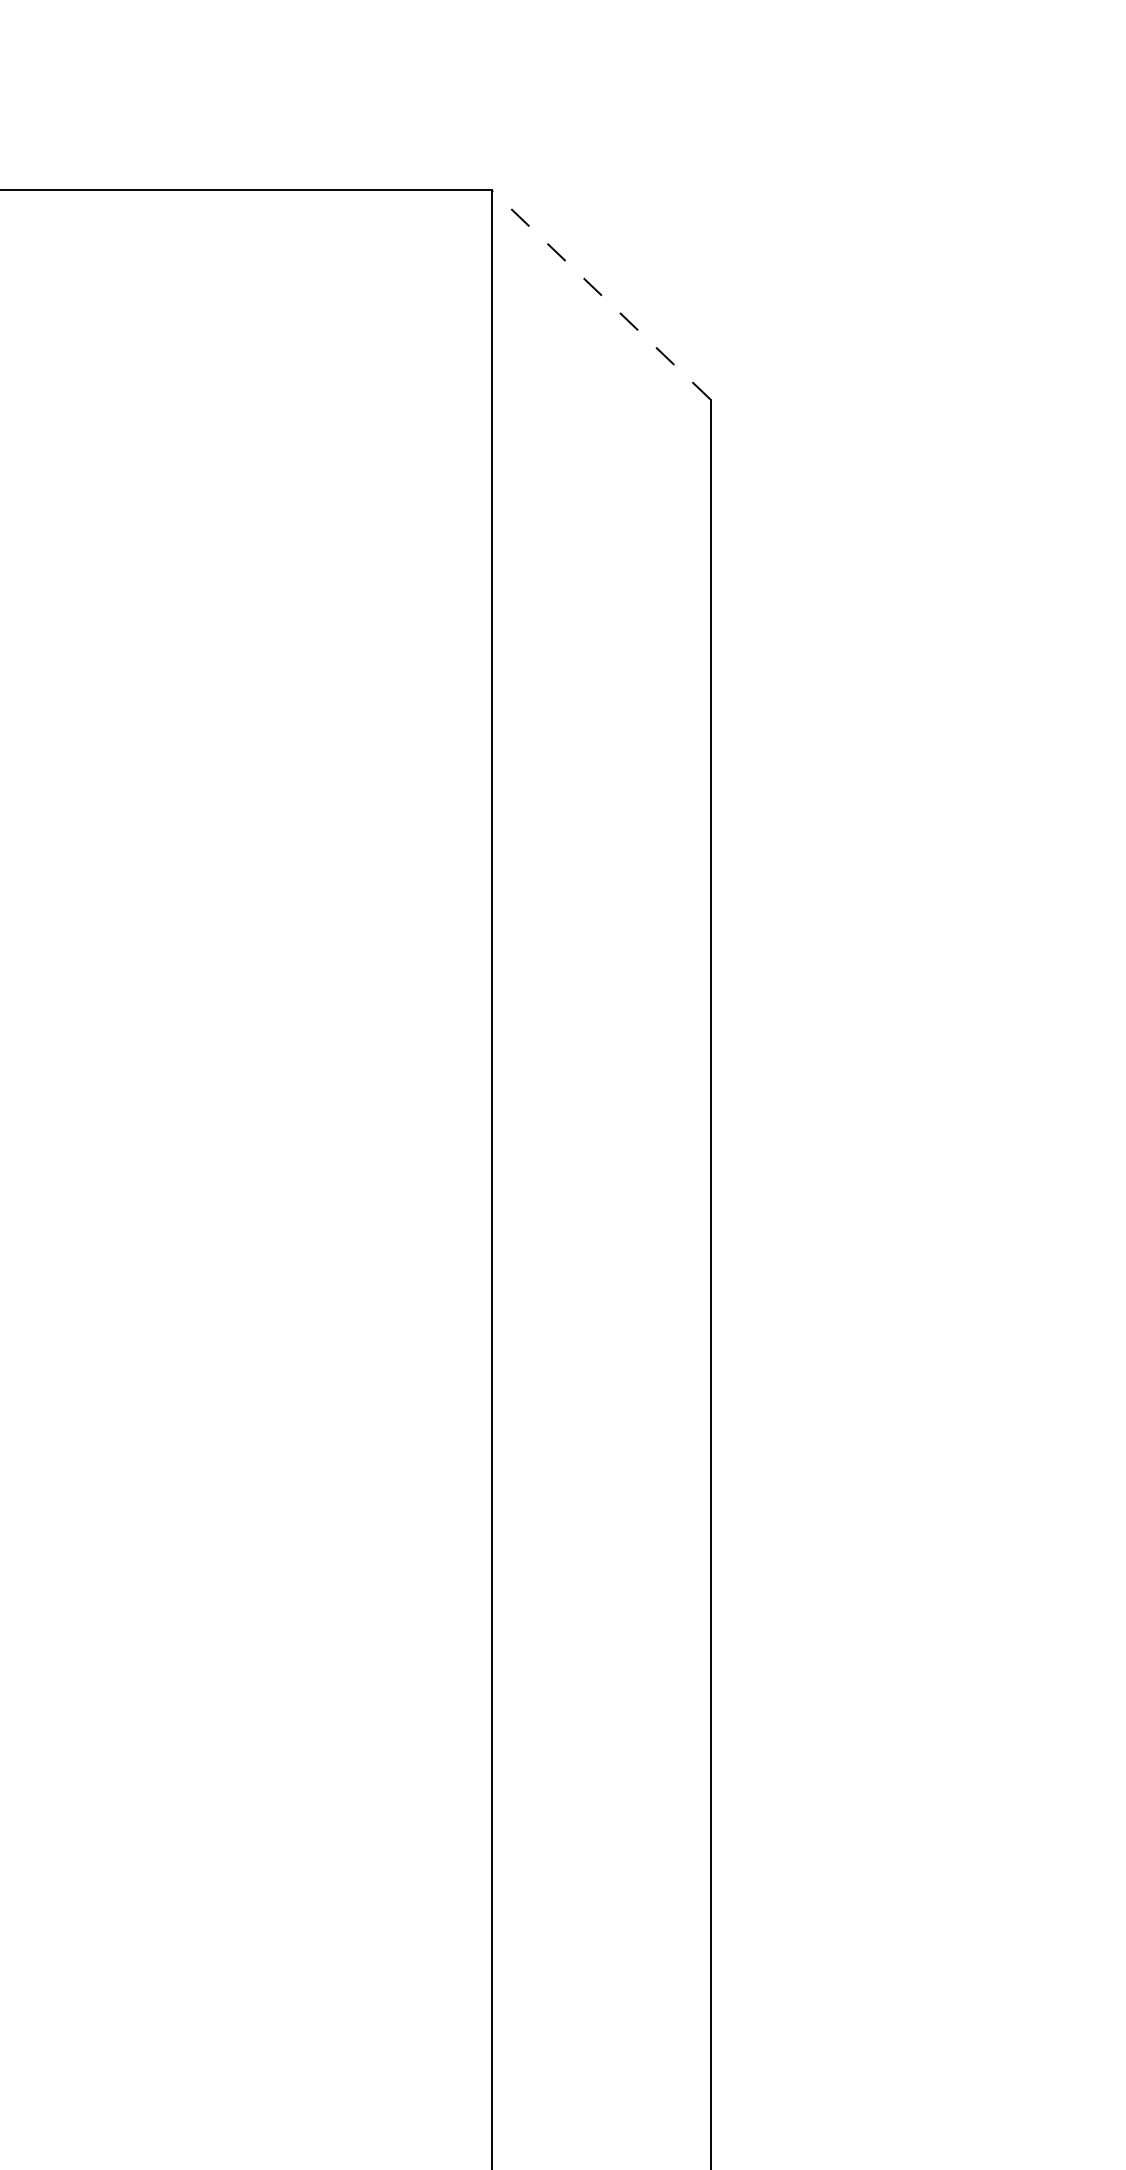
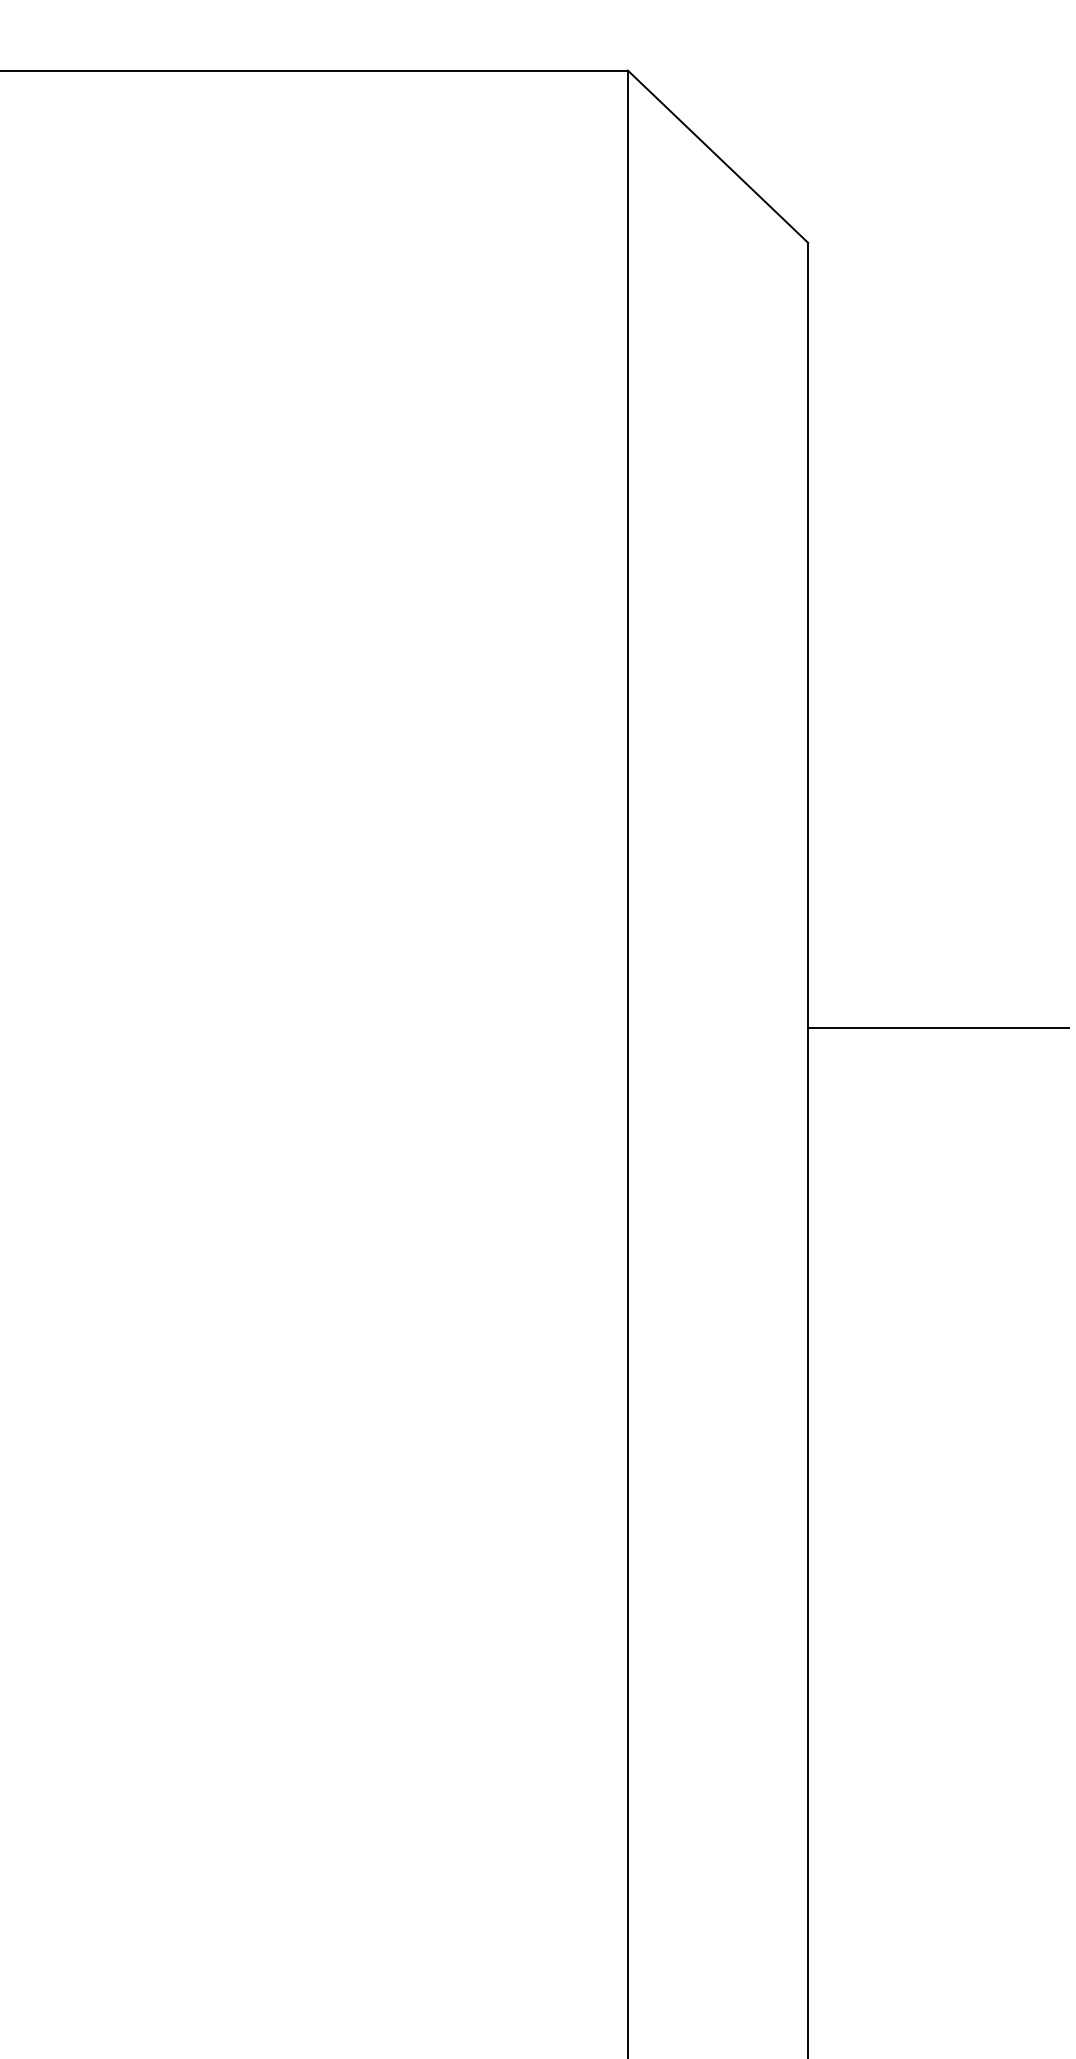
line: (601, 294) -> (718, 156), dashed -> solid
line: (868, 1353) -> (938, 1028), added

